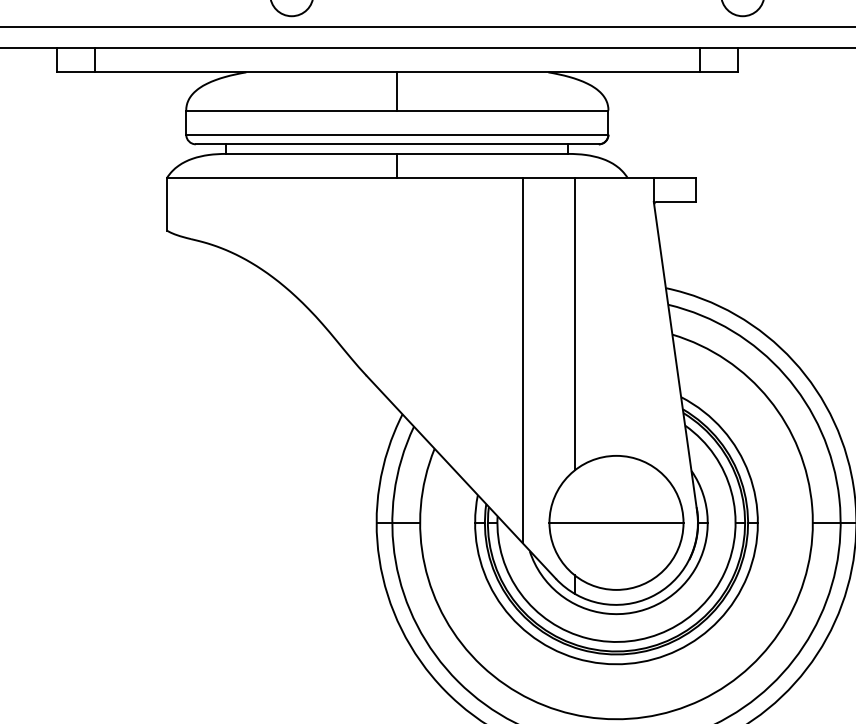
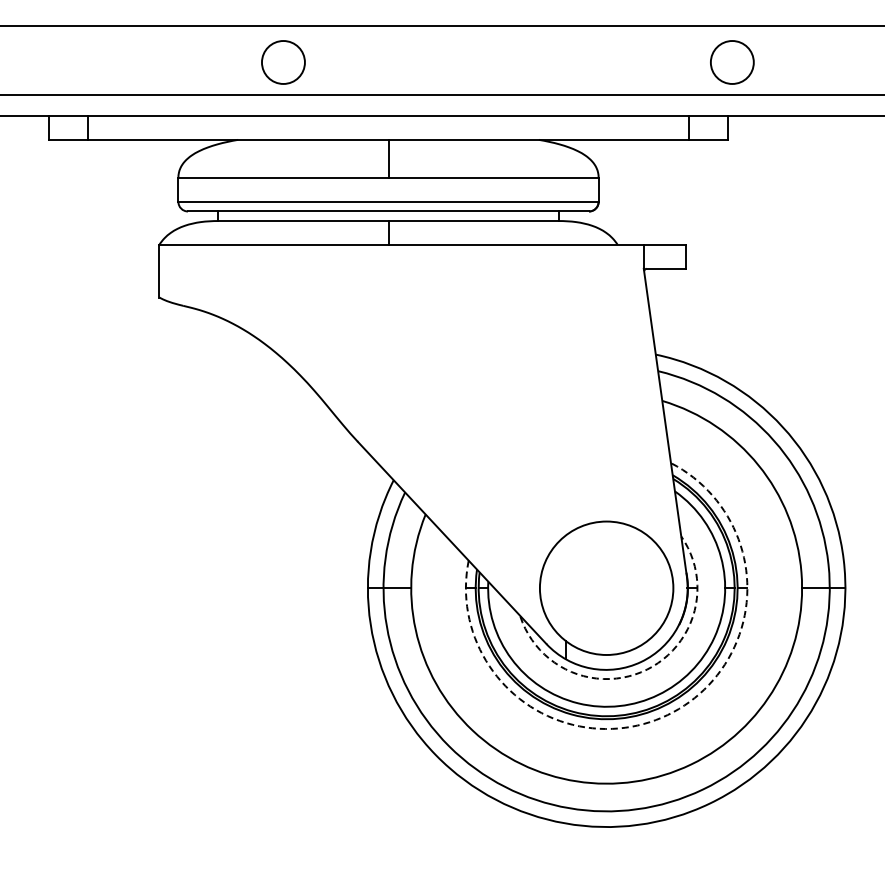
line: (575, 323) -> (565, 389), removed
line: (522, 360) -> (513, 426), removed
line: (616, 523) -> (606, 588), removed
arc: (657, 604) -> (647, 669), solid -> dashed
arc: (677, 650) -> (667, 715), solid -> dashed

